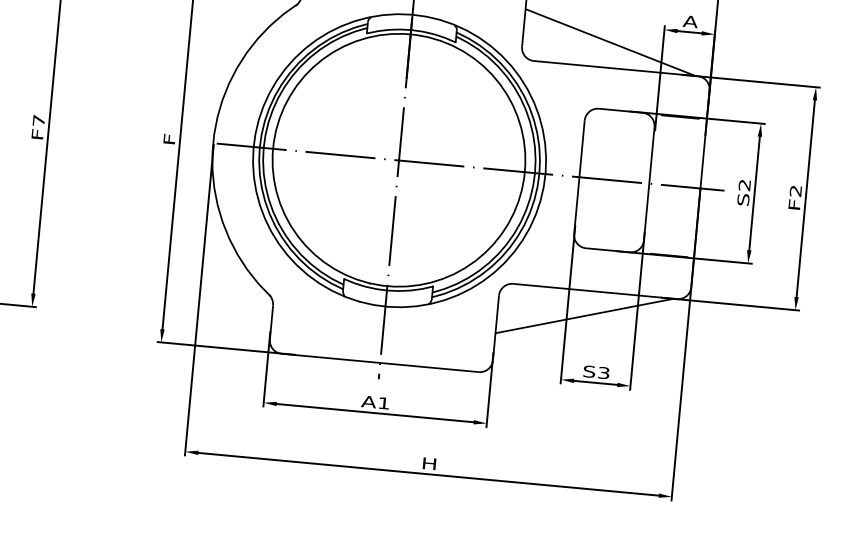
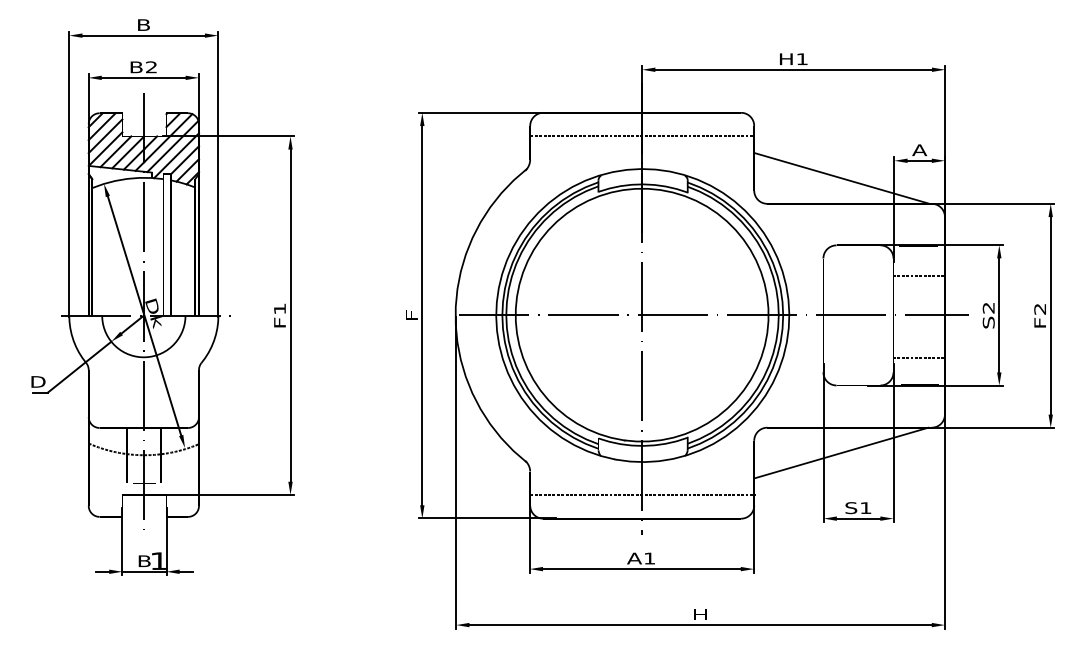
text: (38, 120) -> (279, 308), F7 -> F1
line: (677, 146) -> (918, 275), added
line: (670, 227) -> (918, 357), added
line: (382, 339) -> (642, 495), added
text: (603, 373) -> (865, 508), S3 -> S1

